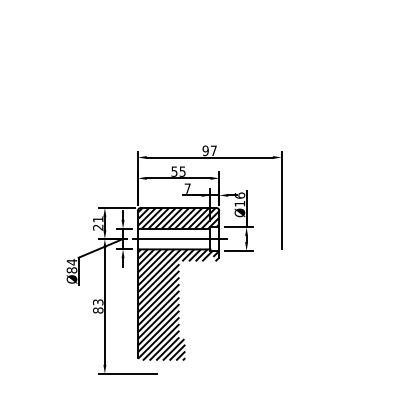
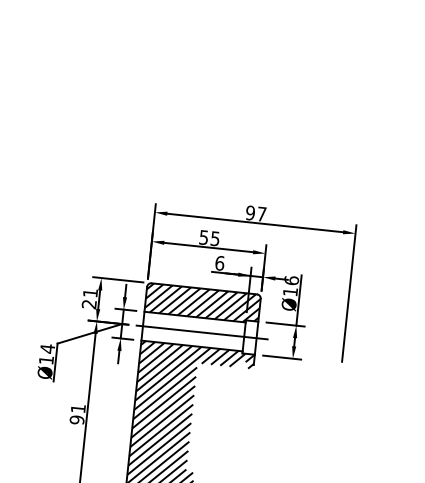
text: (187, 188) -> (219, 262), 7 -> 6
text: (71, 270) -> (45, 360), Ø84 -> Ø14
text: (98, 306) -> (78, 414), 83 -> 91

